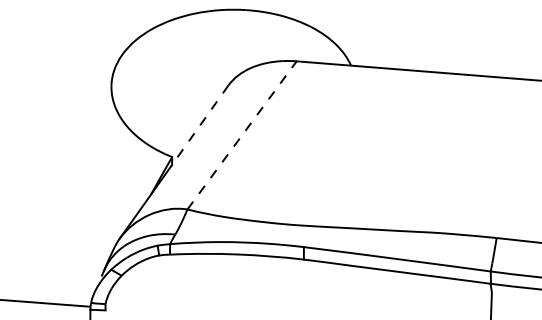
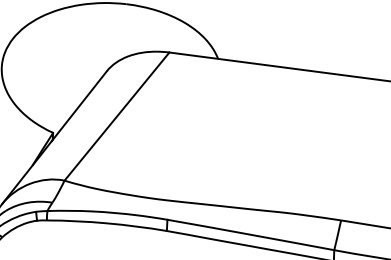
line: (199, 125) -> (79, 105), dashed -> solid
line: (242, 135) -> (117, 116), dashed -> solid

